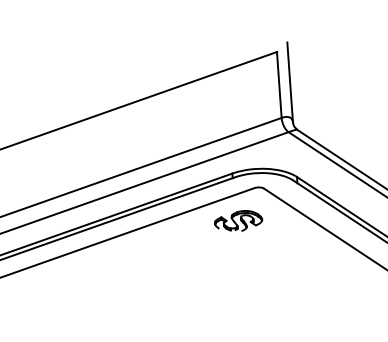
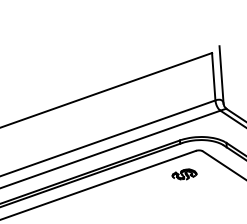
part: (238, 220) -> (184, 174), size x0.7

